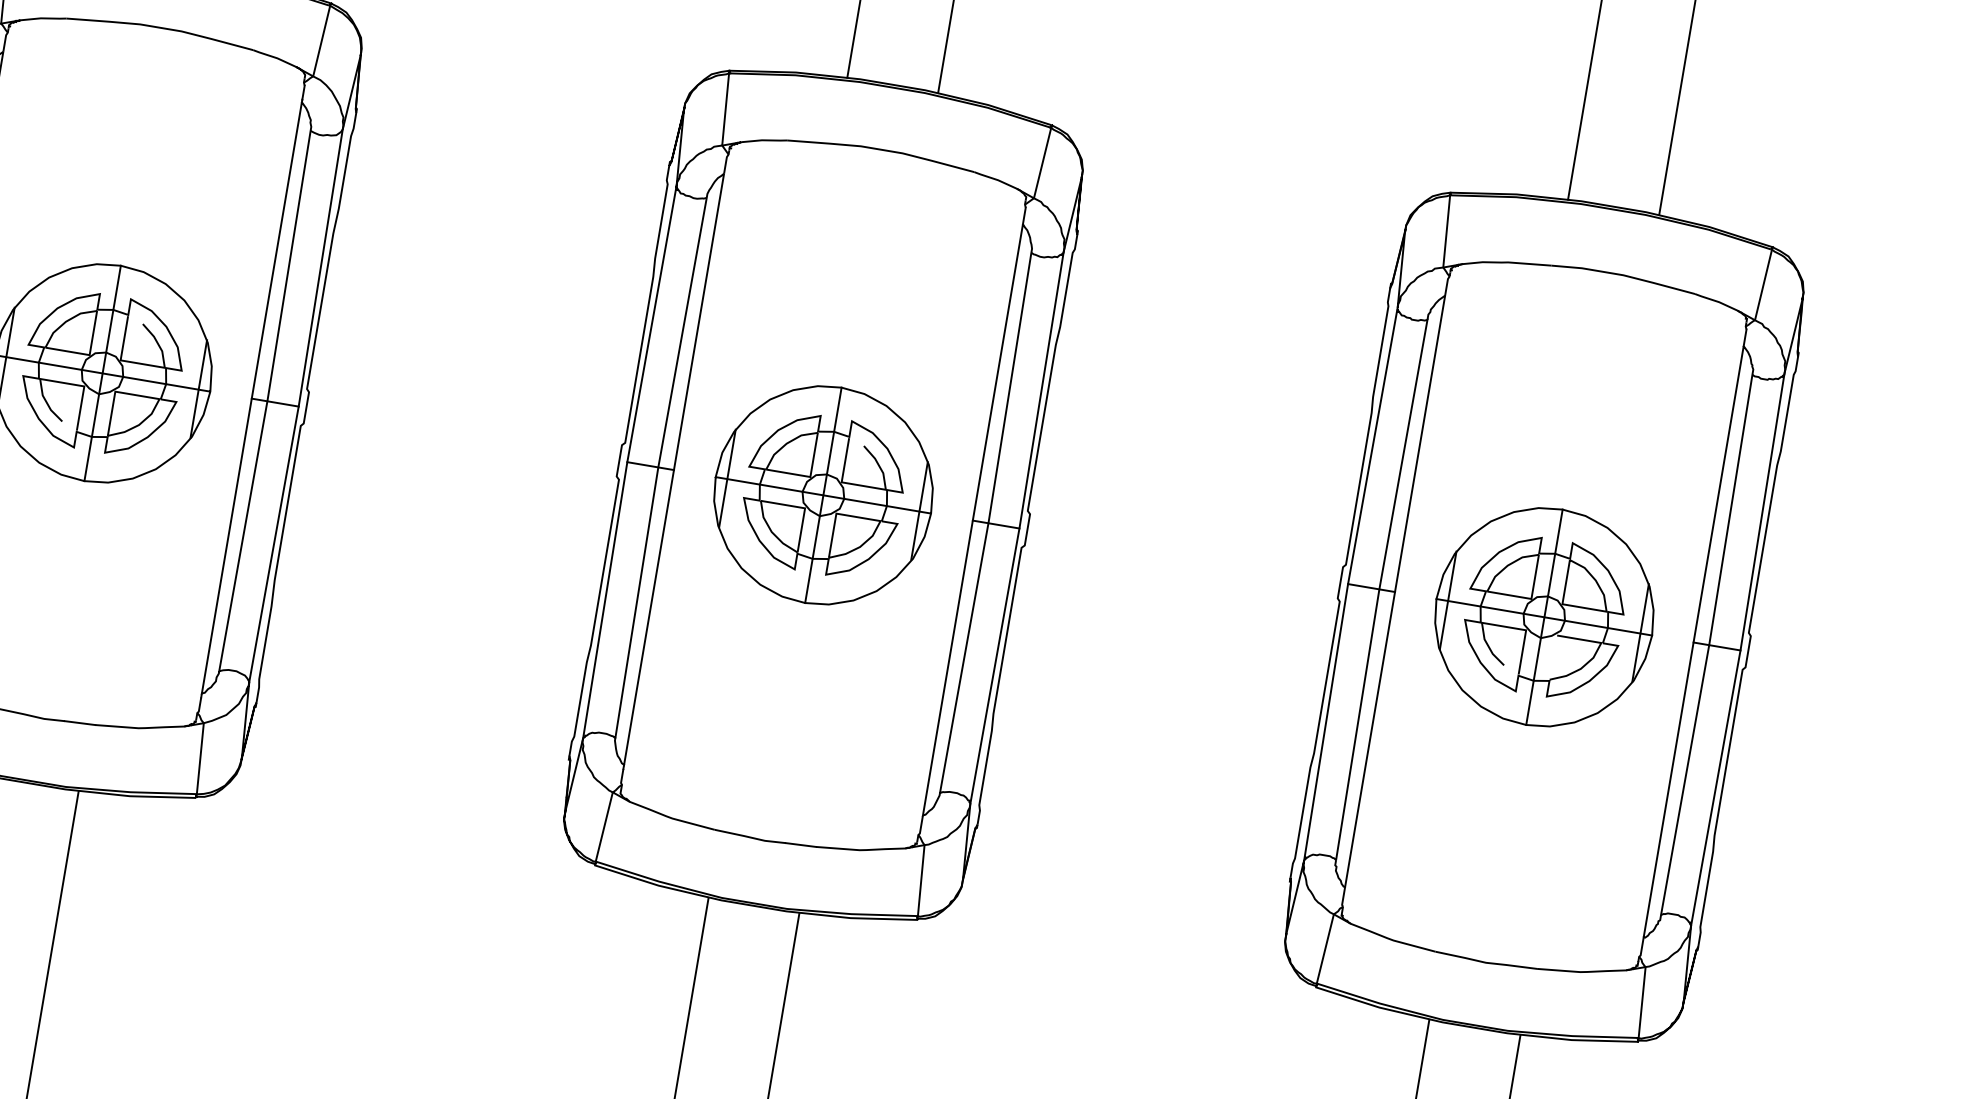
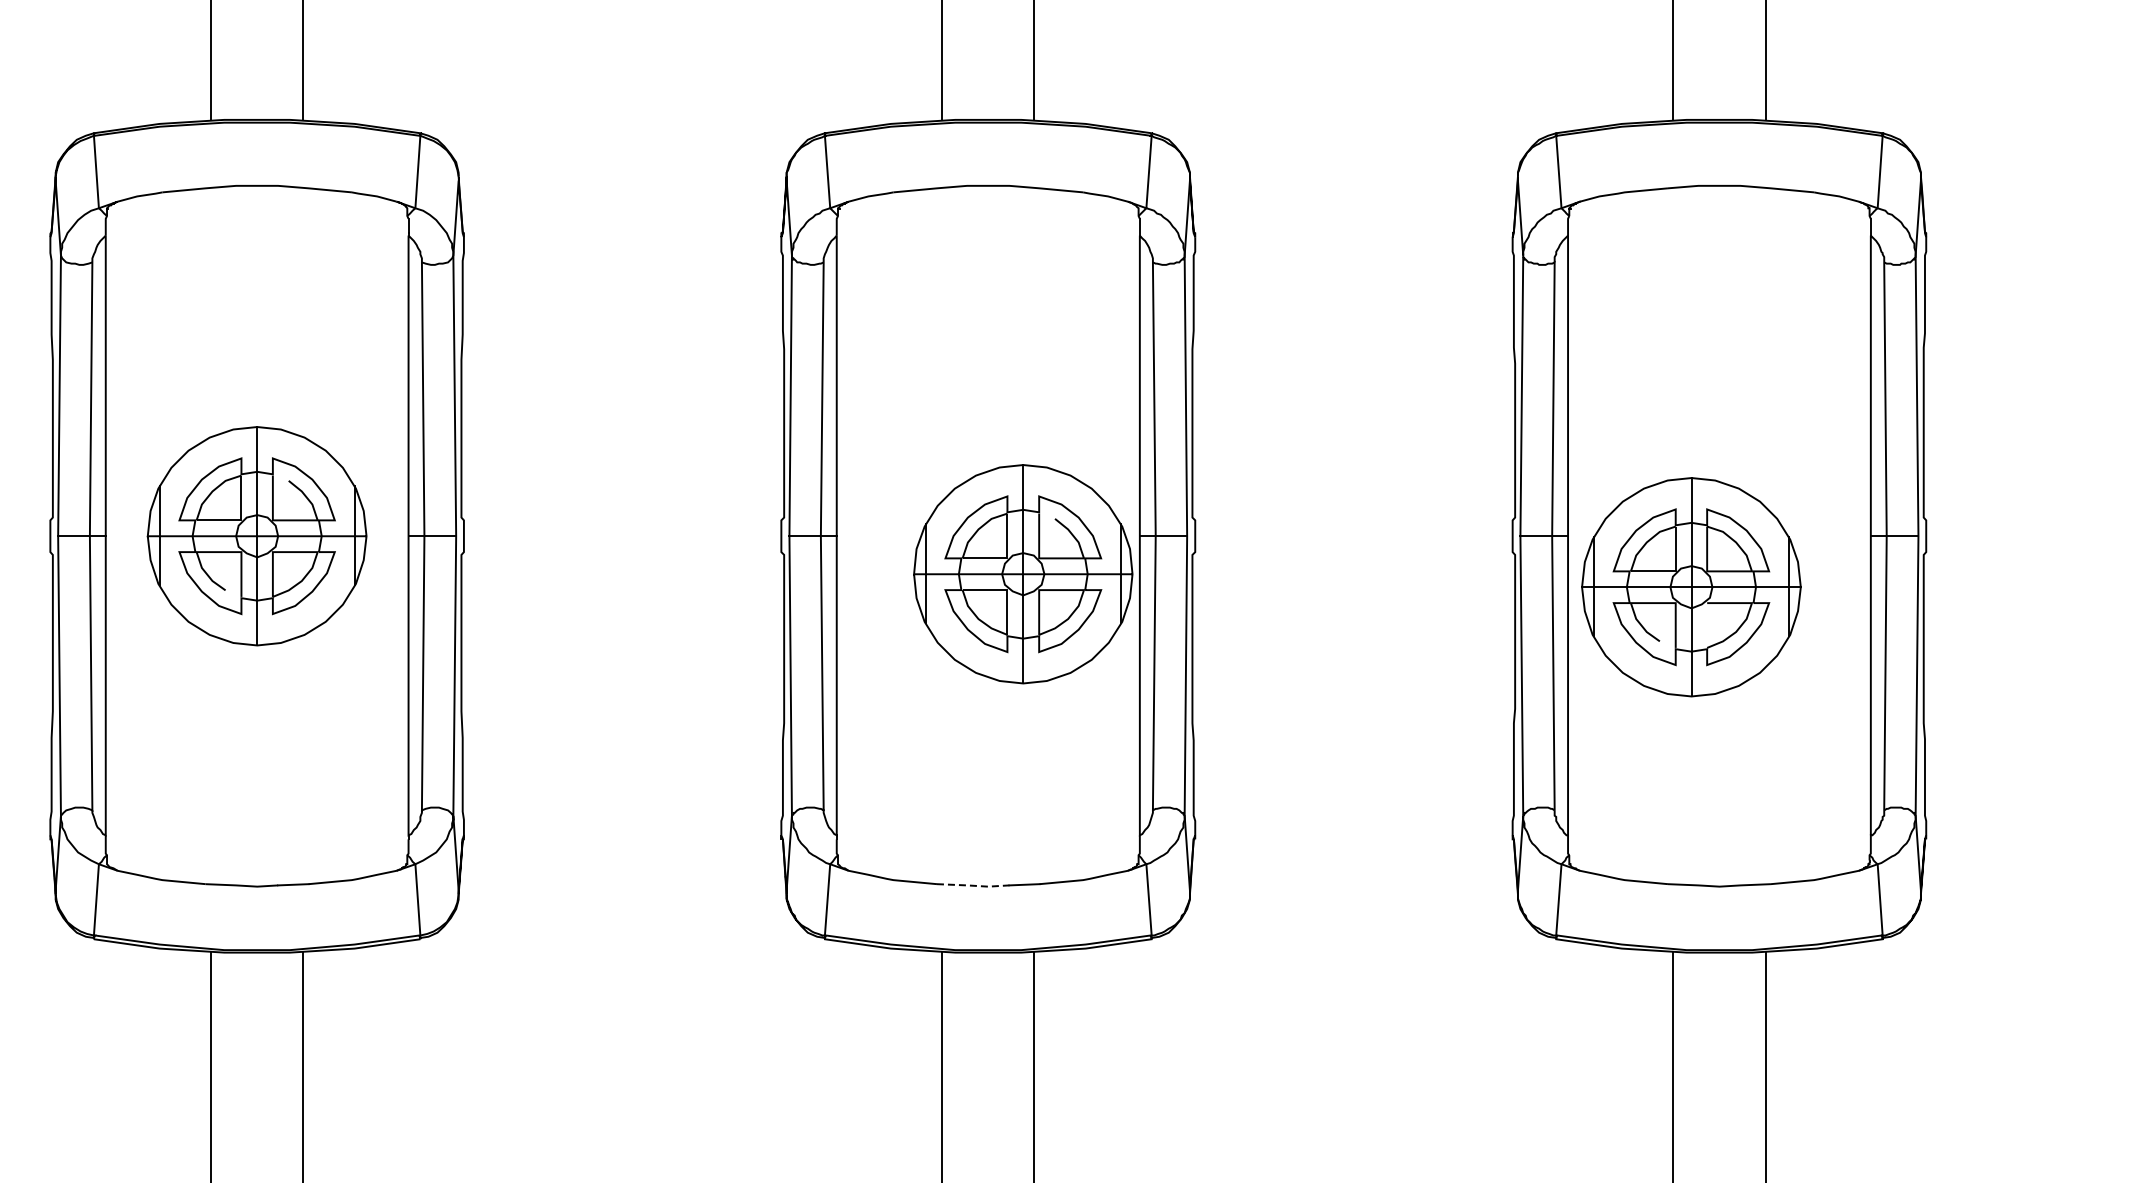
part: (823, 495) -> (1023, 574), moved
part: (1544, 617) -> (1691, 587), moved
line: (750, 837) -> (973, 885), solid -> dashed

